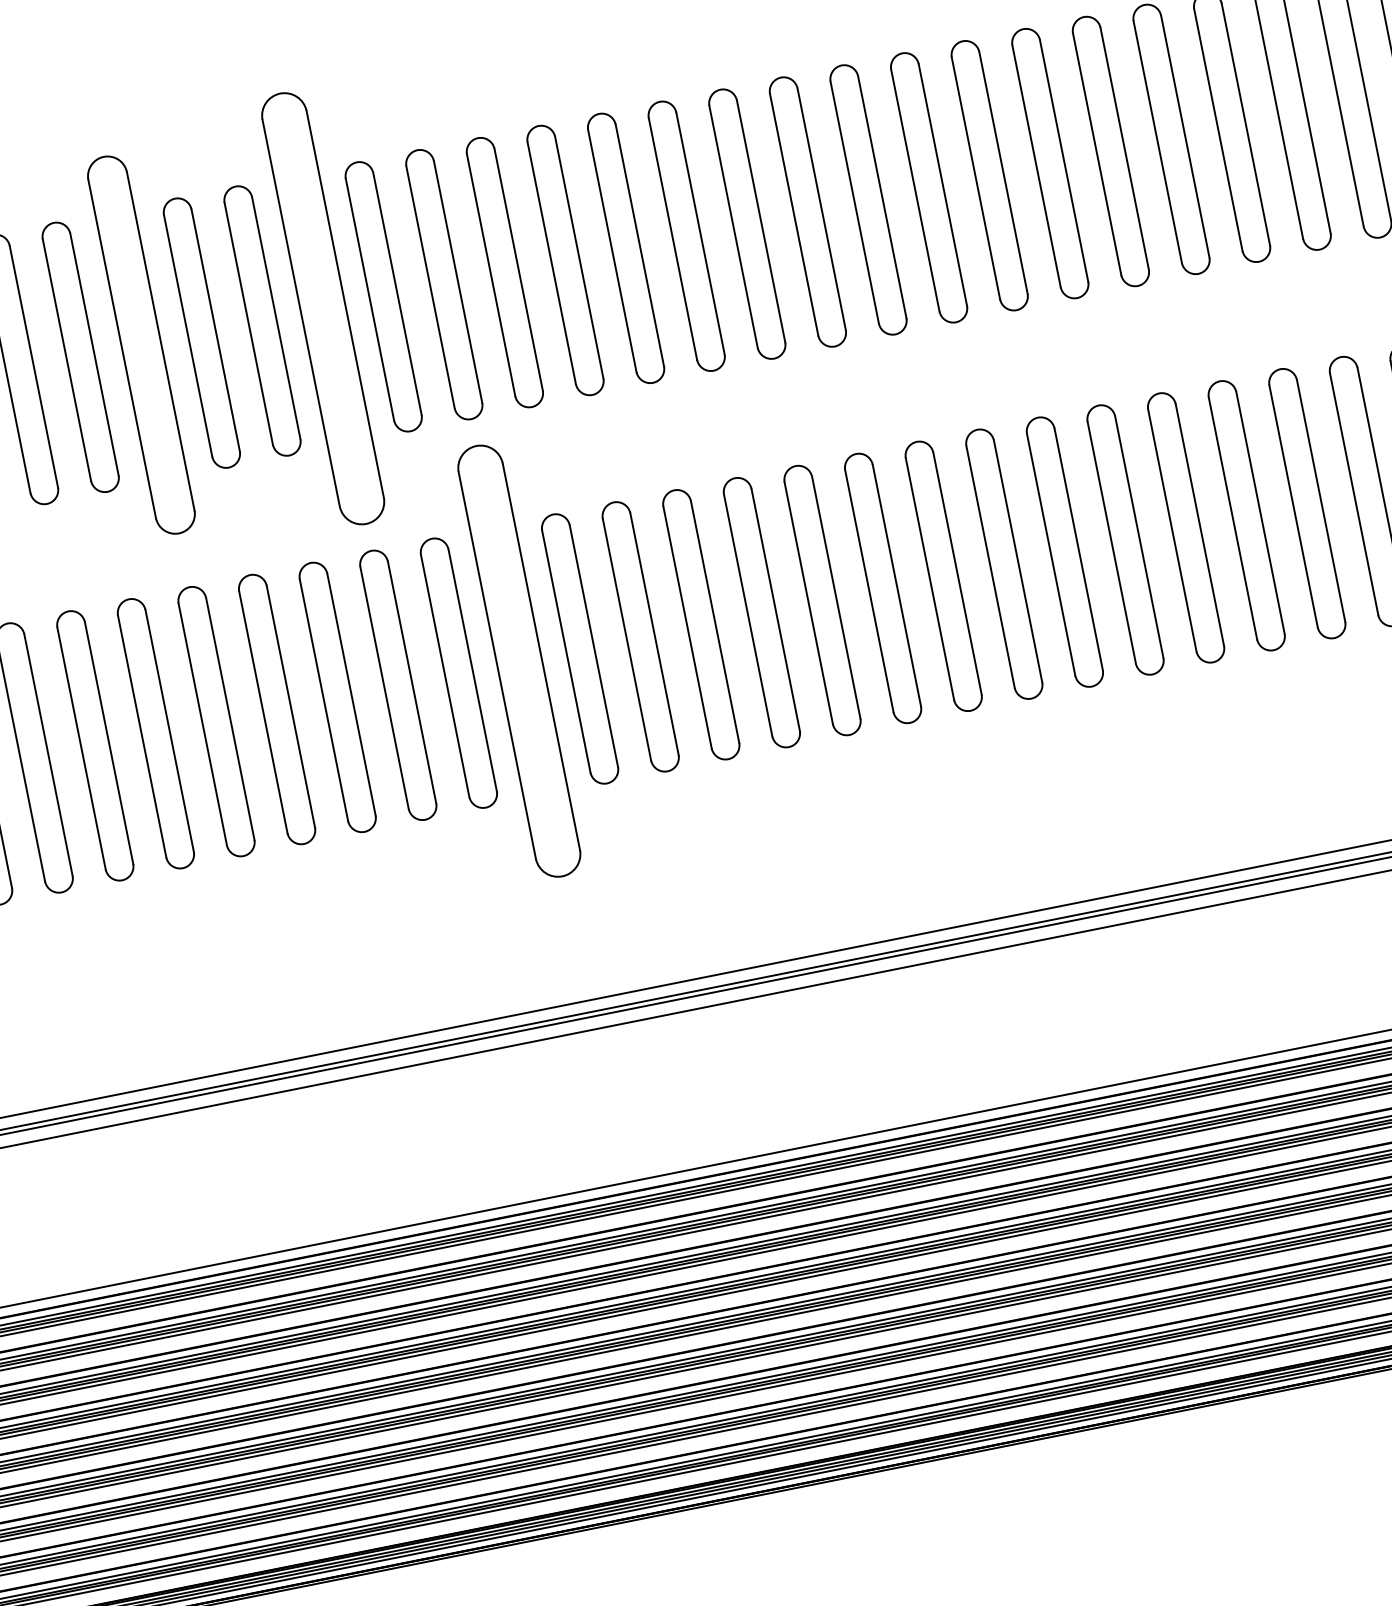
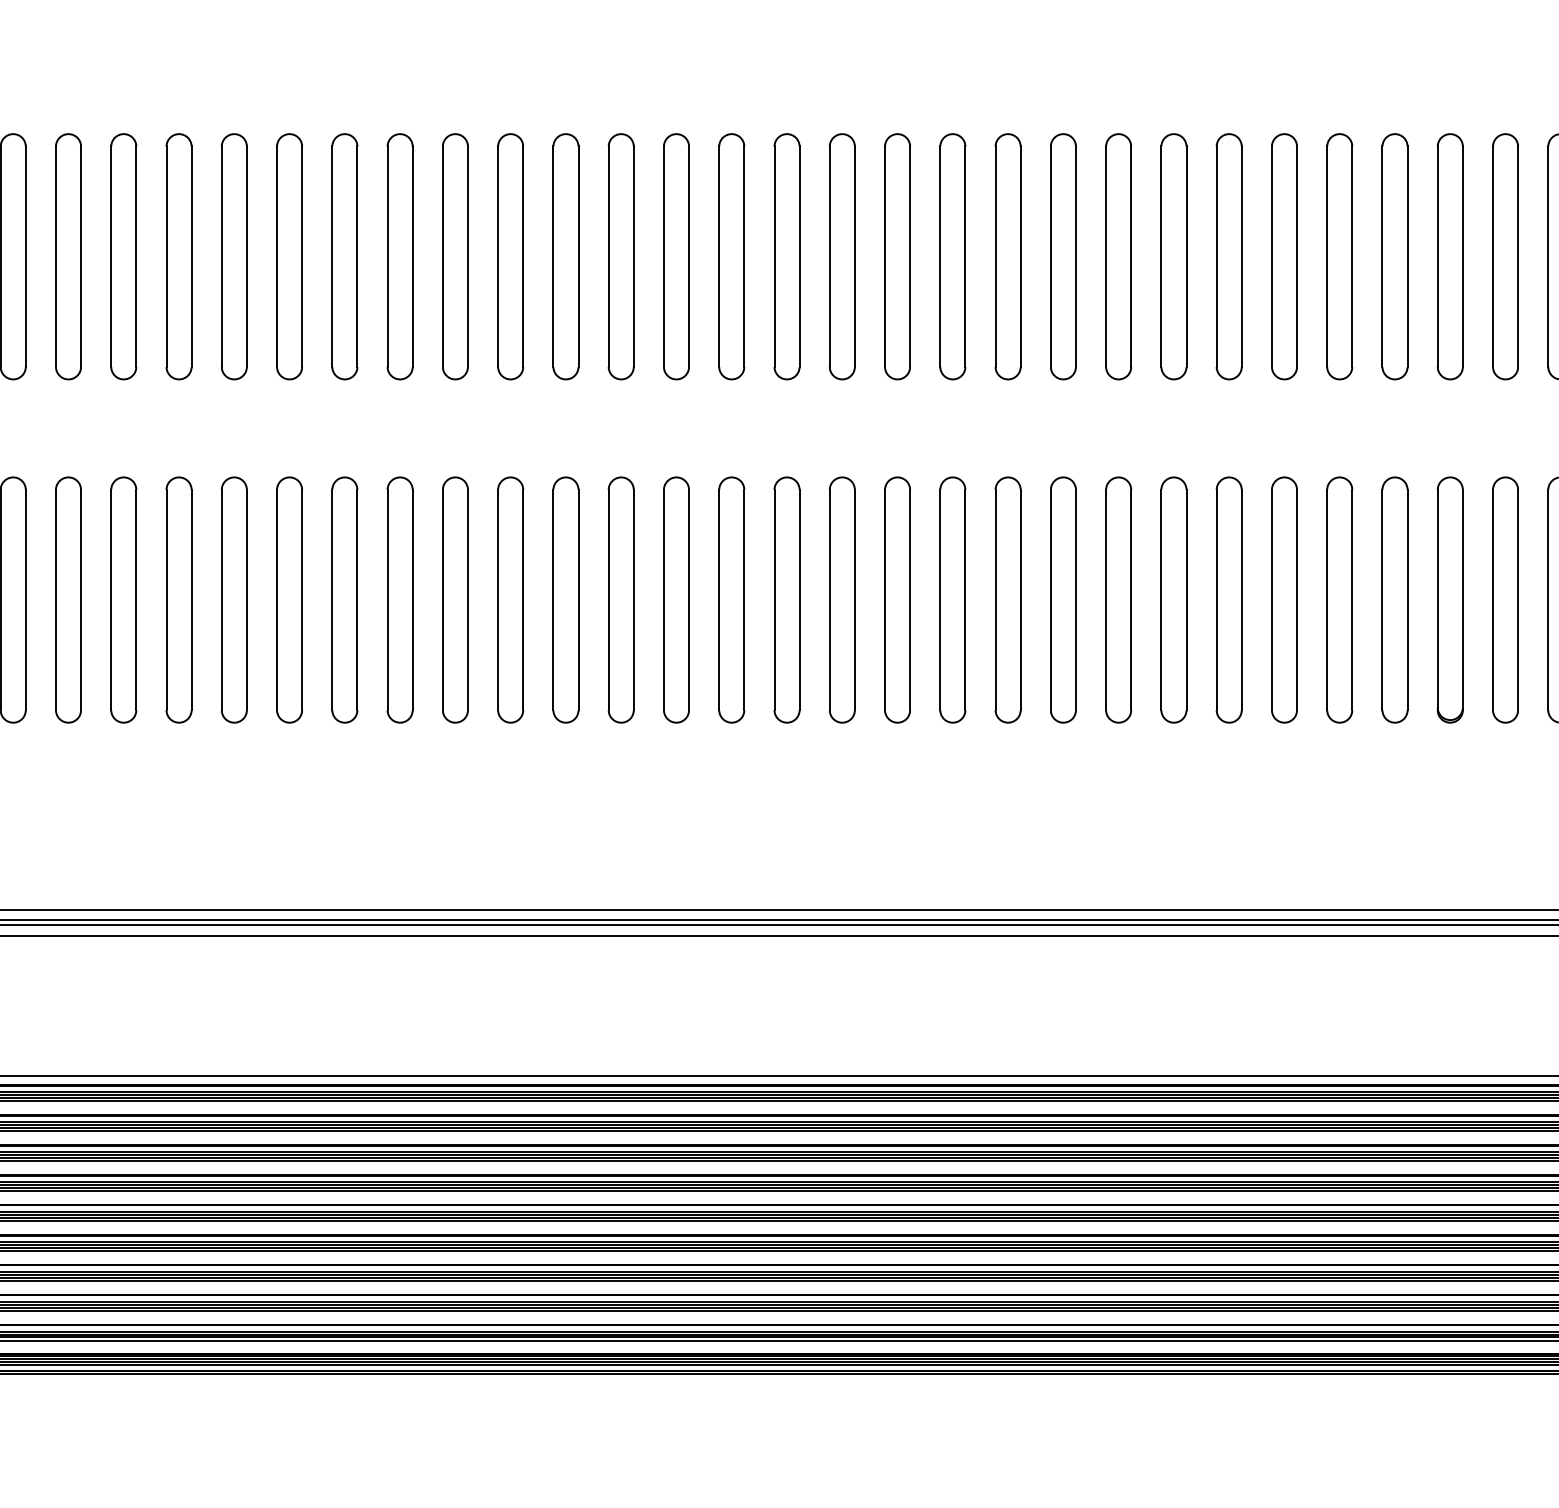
part: (322, 308) -> (399, 256), size x0.62
part: (140, 345) -> (233, 256), size x0.71
part: (519, 660) -> (510, 599), size x0.62

